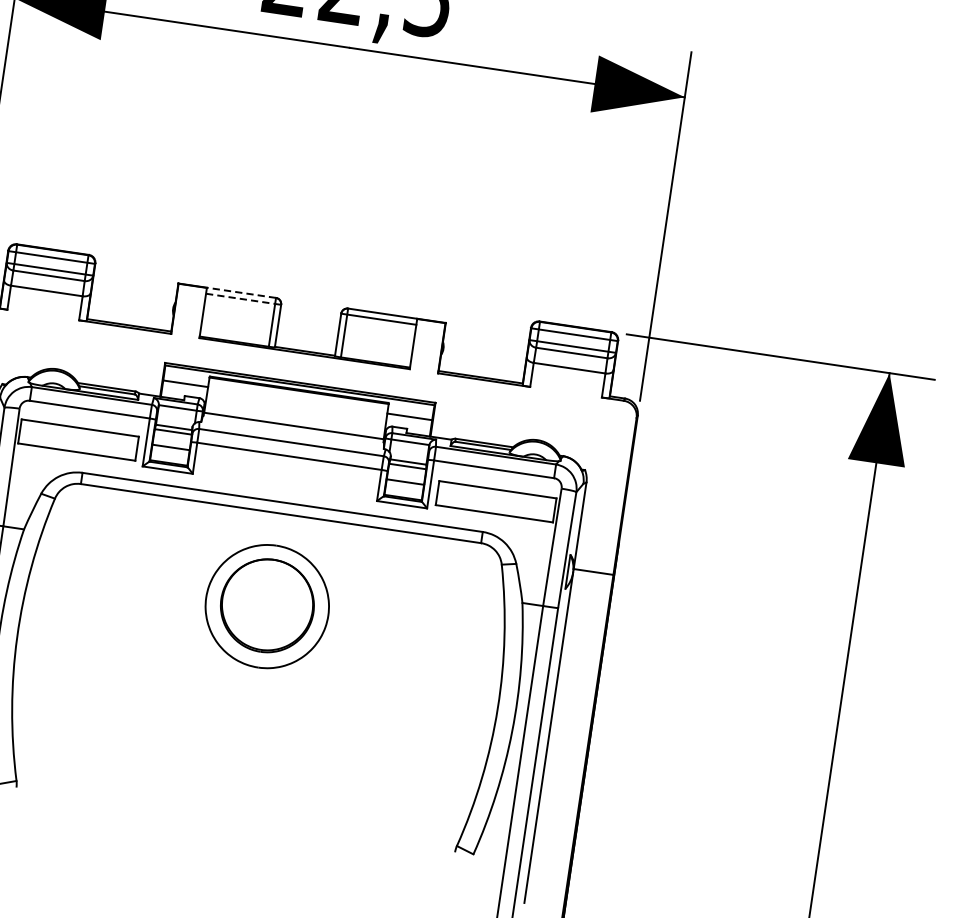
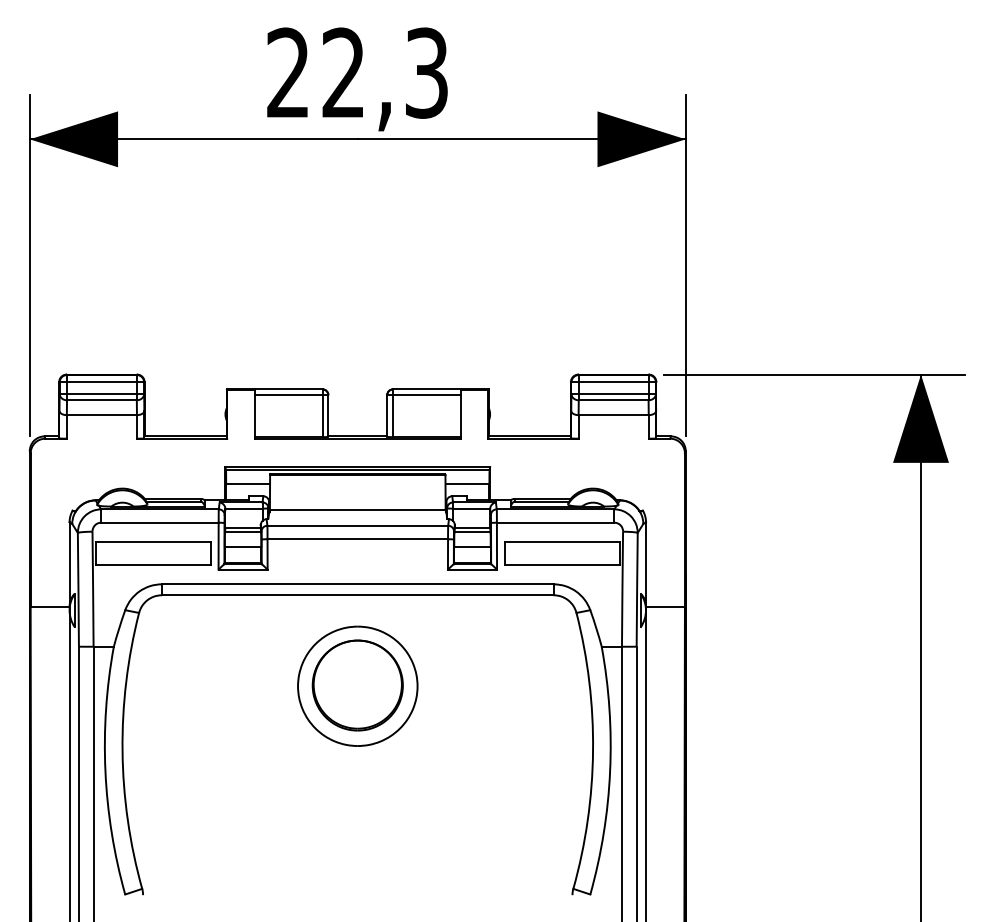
line: (241, 292) -> (288, 389), dashed -> solid
line: (243, 299) -> (291, 395), dashed -> solid

